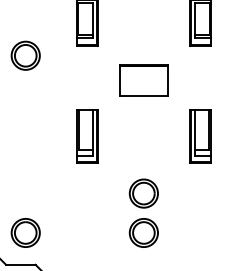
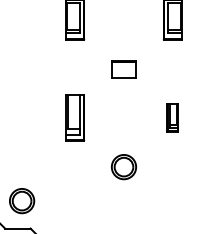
part: (26, 56) -> (22, 48), removed
part: (143, 80) -> (123, 69), size x0.6
part: (200, 136) -> (172, 117), size x0.6
part: (143, 233) -> (123, 201), removed

